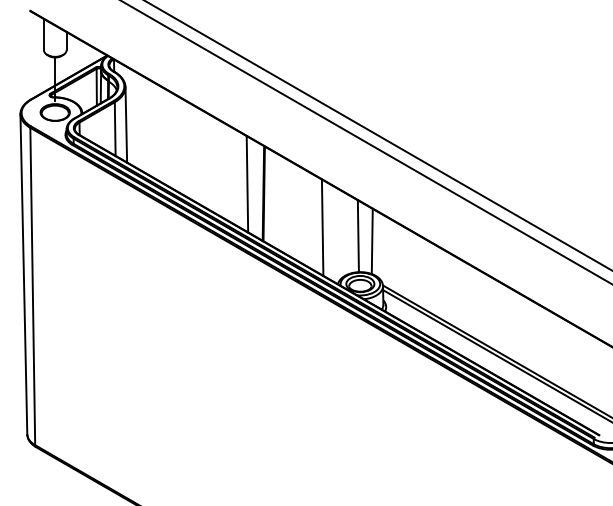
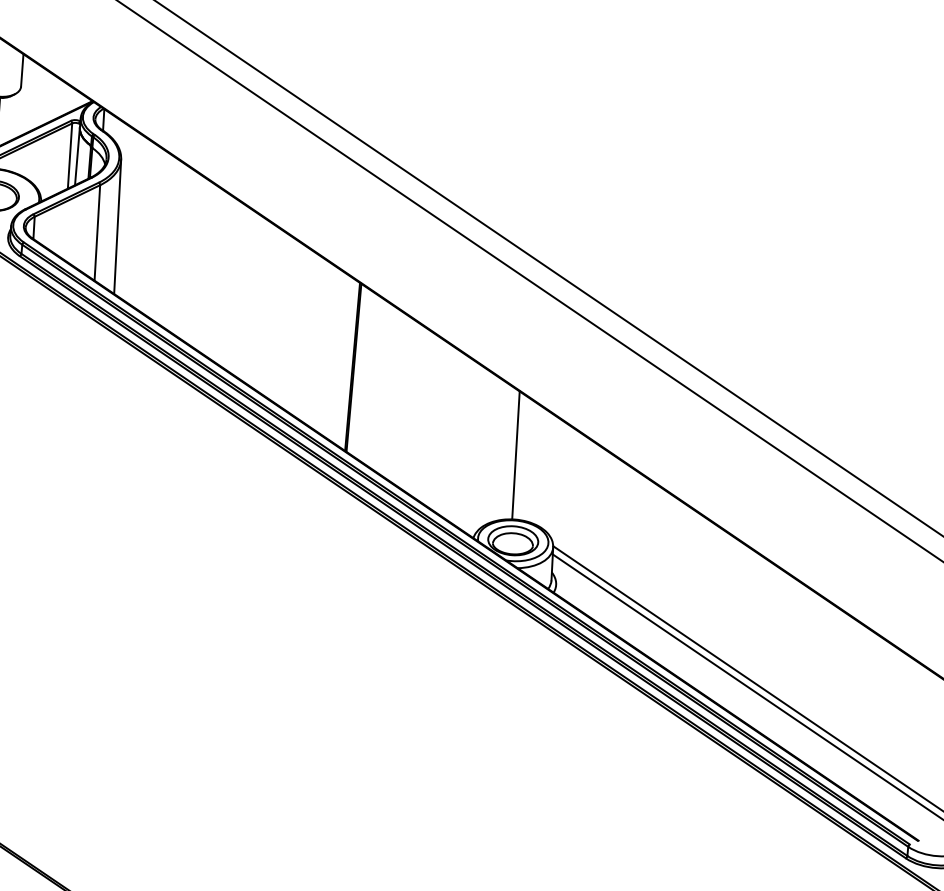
line: (247, 184) -> (325, 348), removed
line: (322, 227) -> (453, 435), removed
line: (371, 241) -> (538, 466), removed

